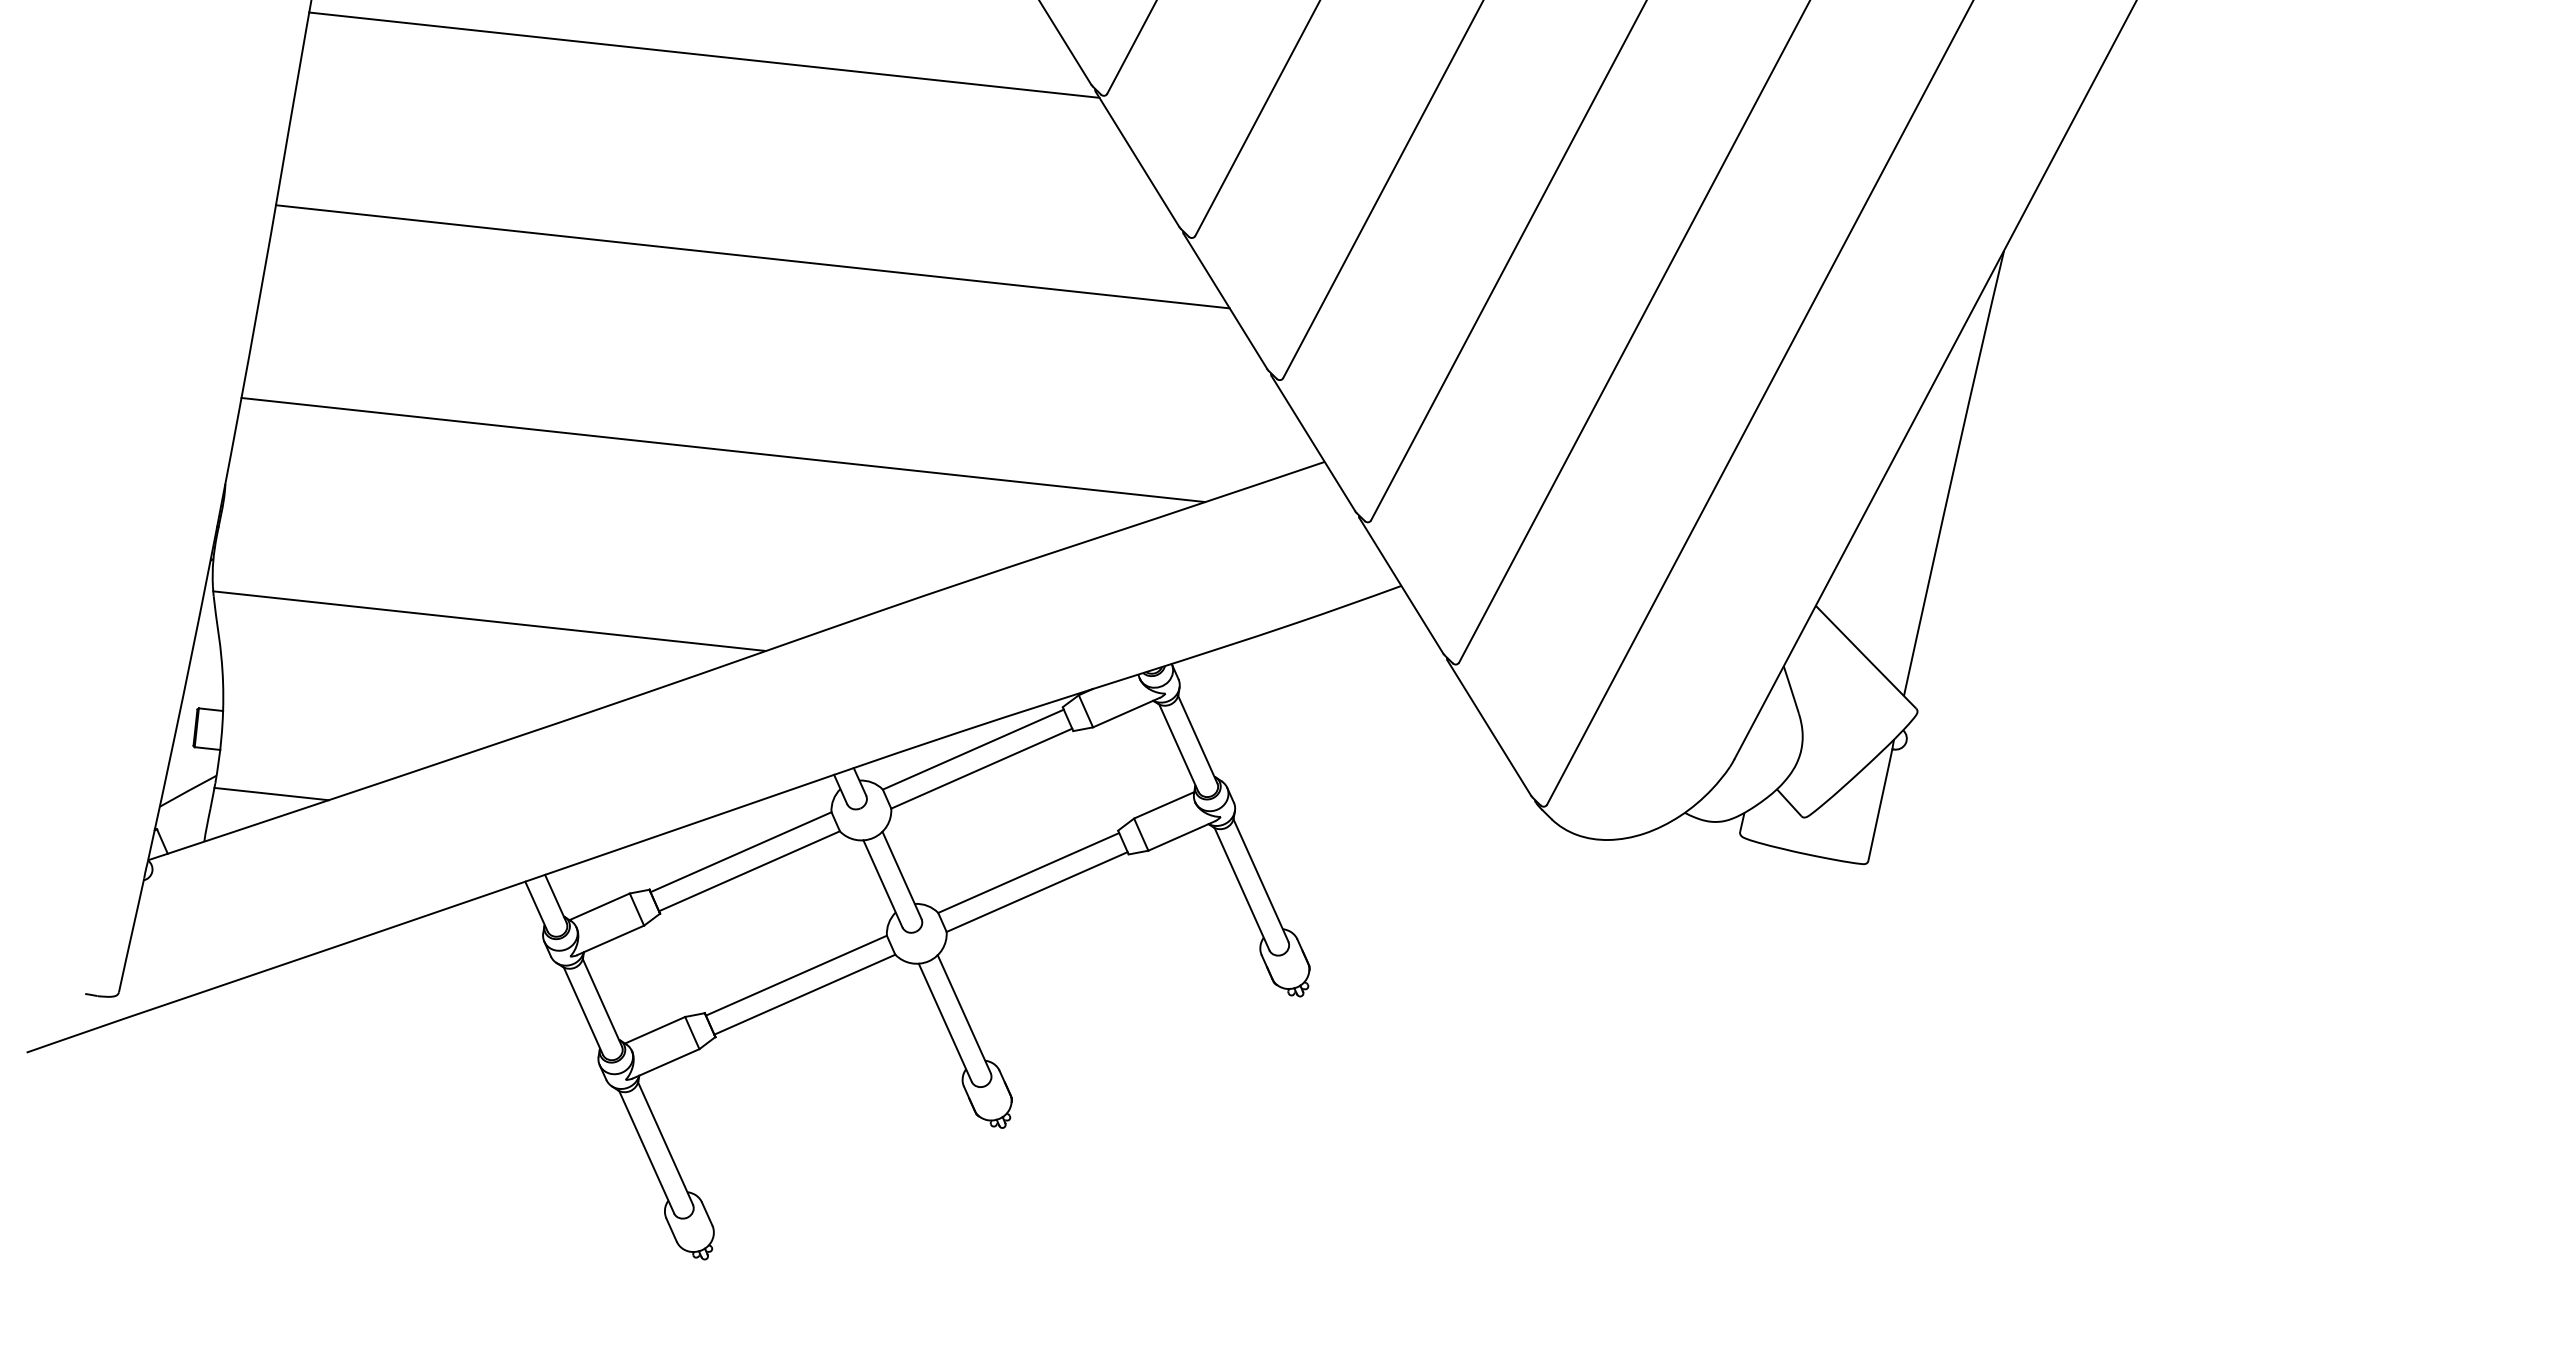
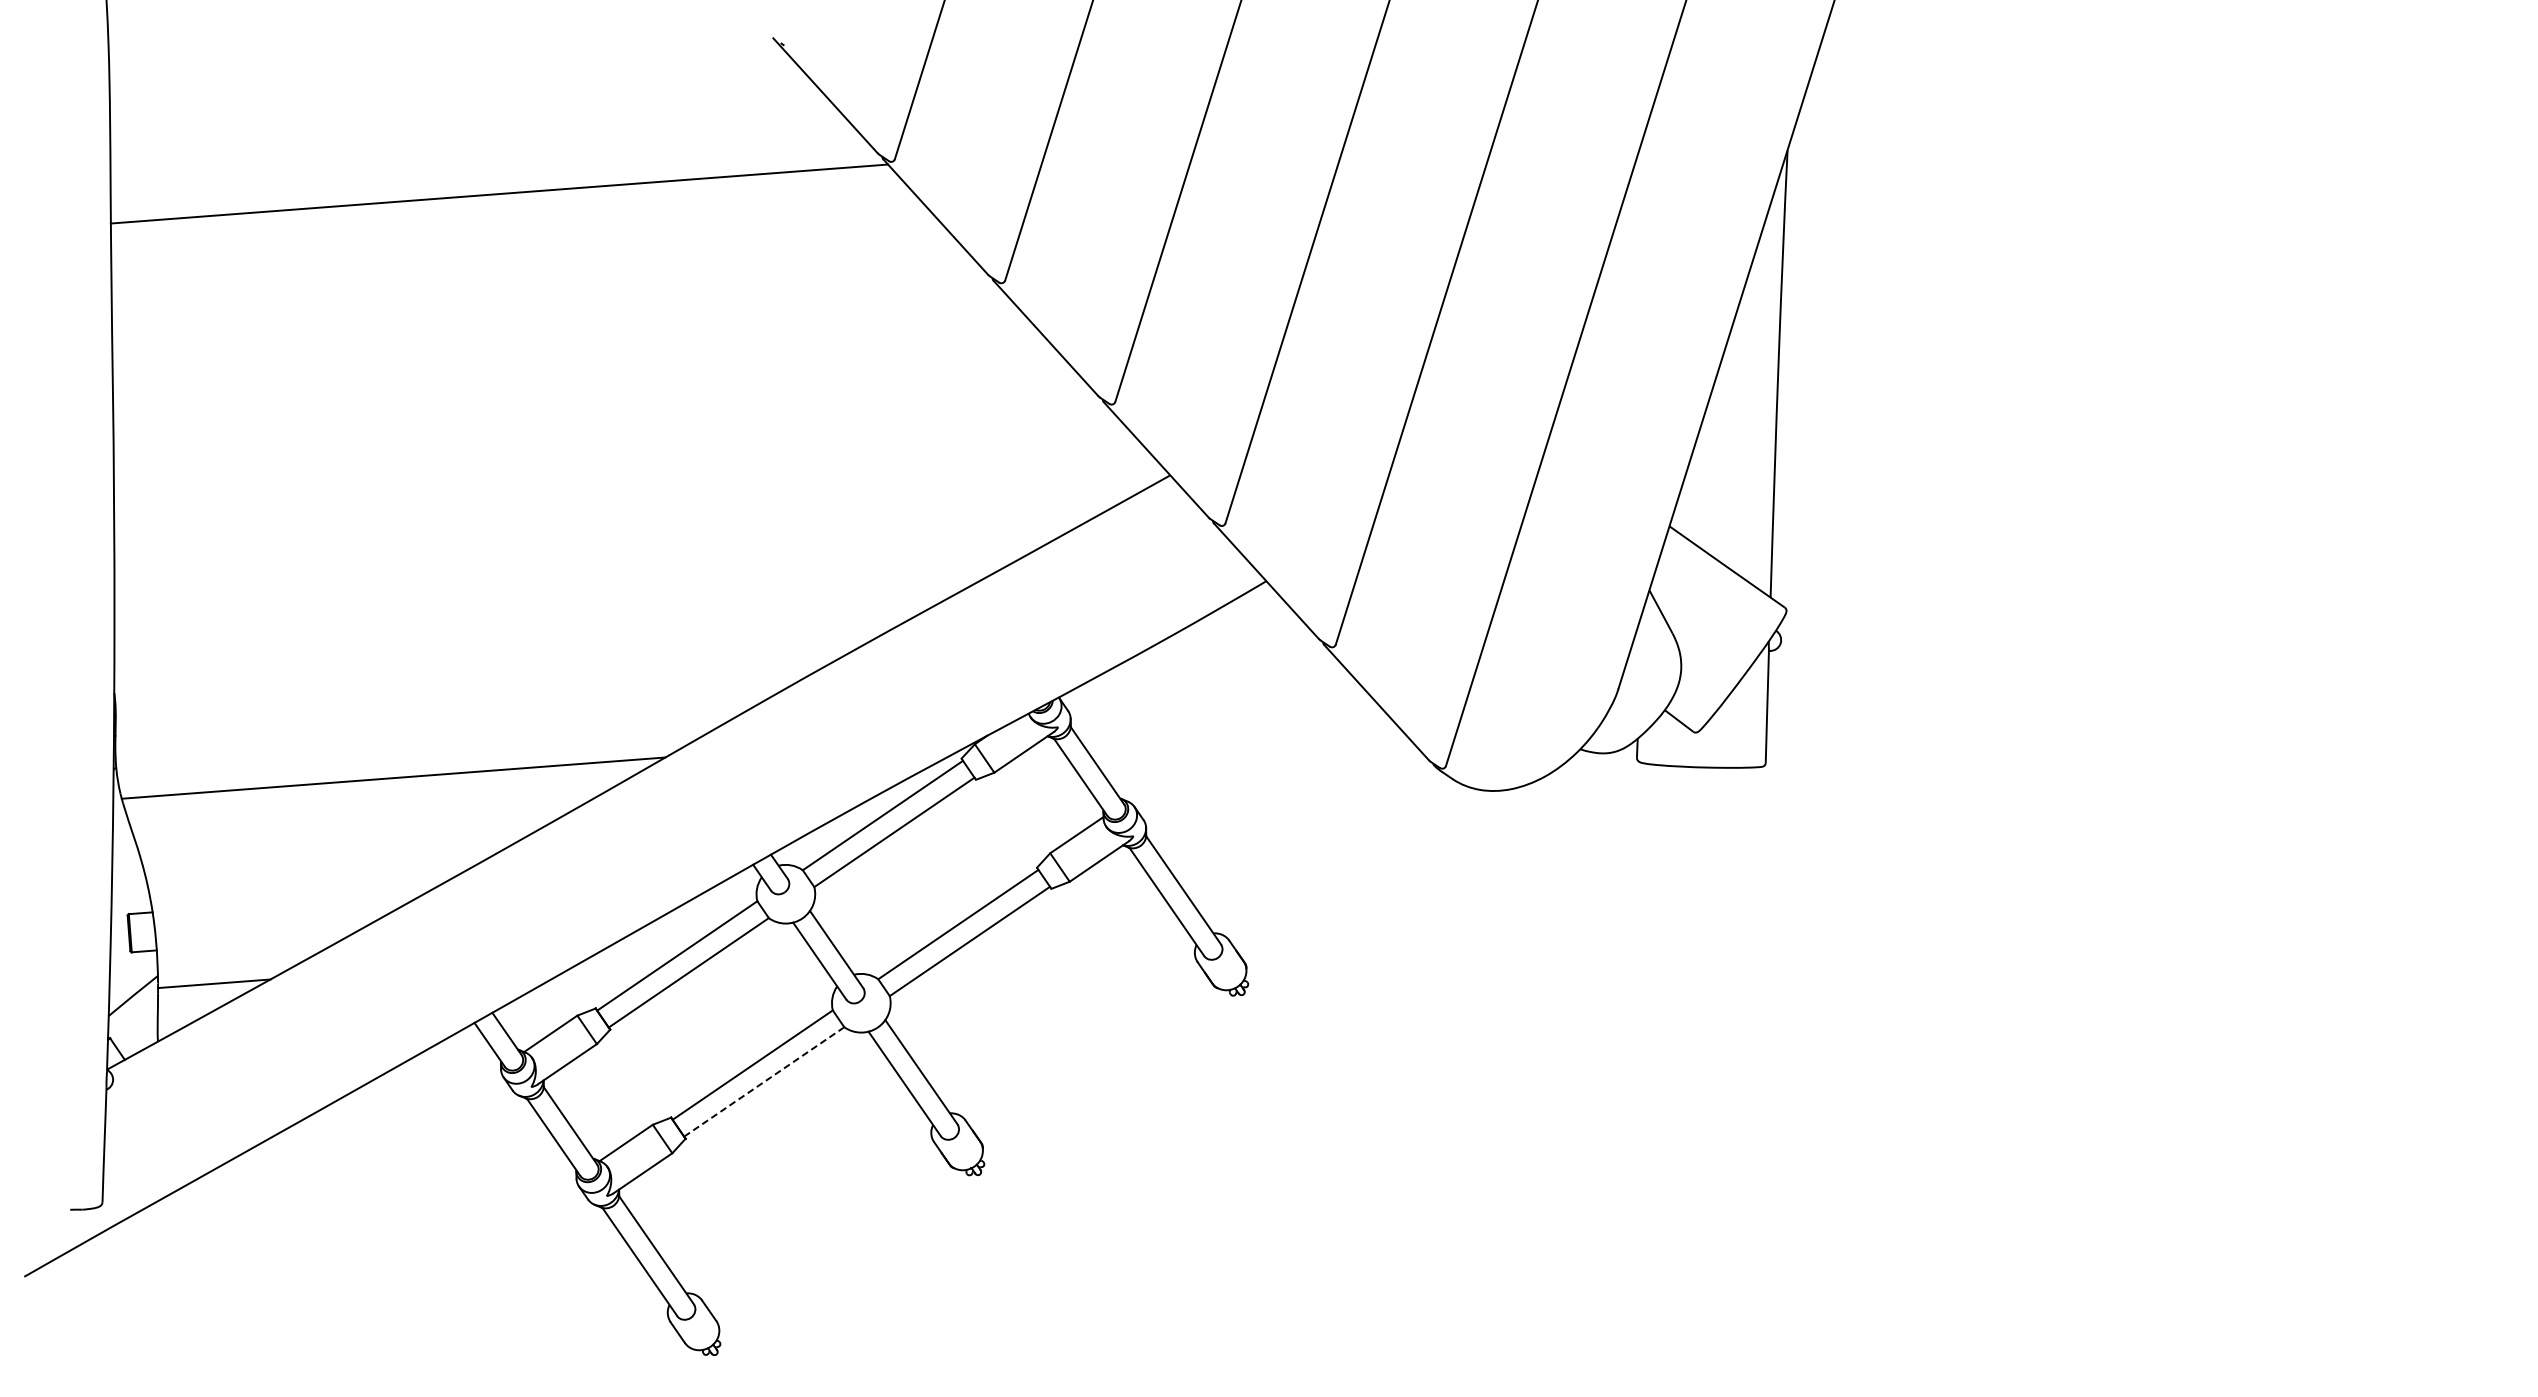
line: (753, 256) -> (582, 379), removed
line: (723, 450) -> (588, 571), removed
line: (805, 994) -> (764, 1081), solid -> dashed

